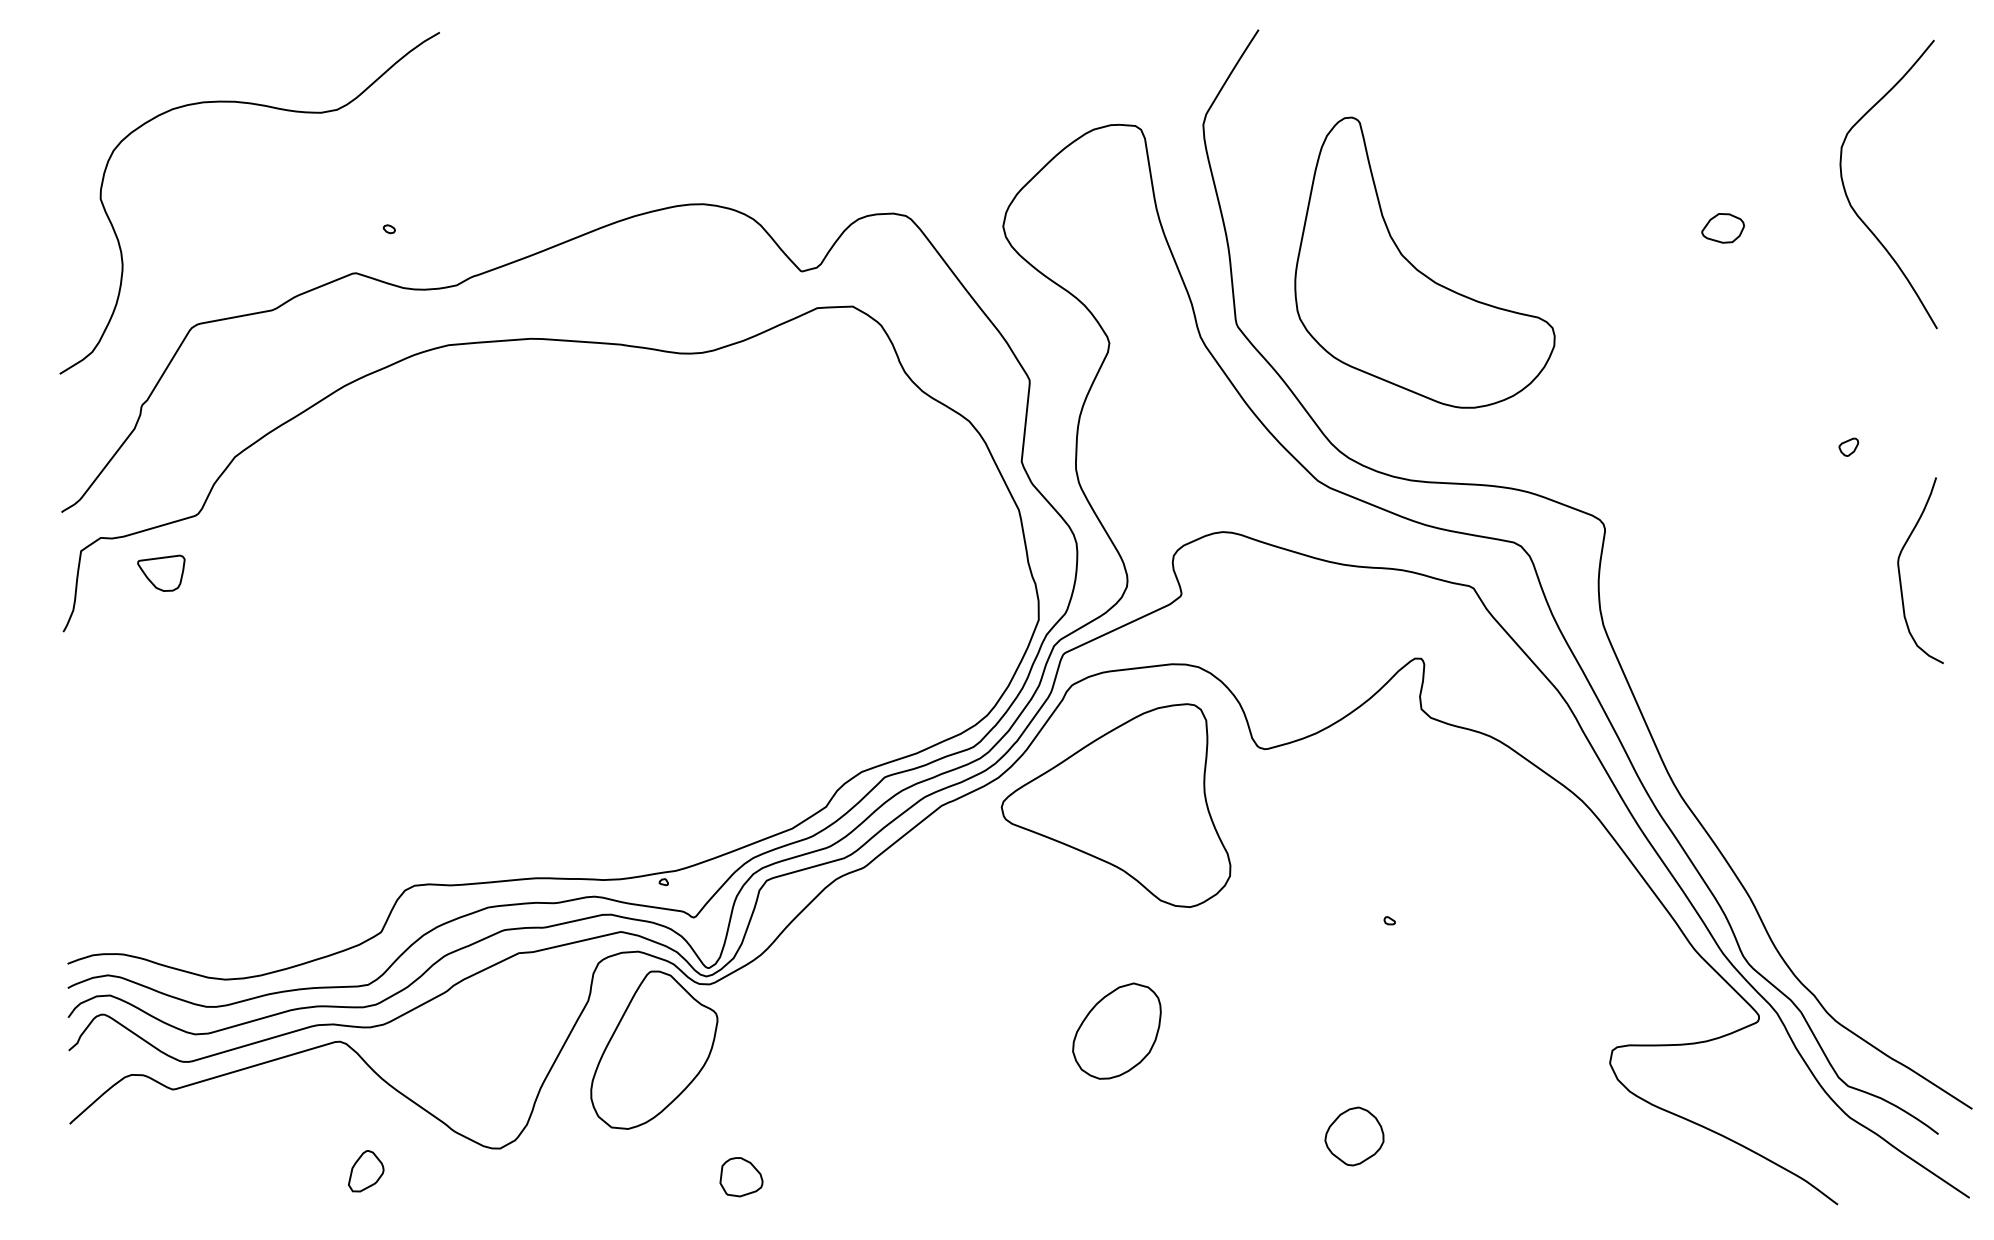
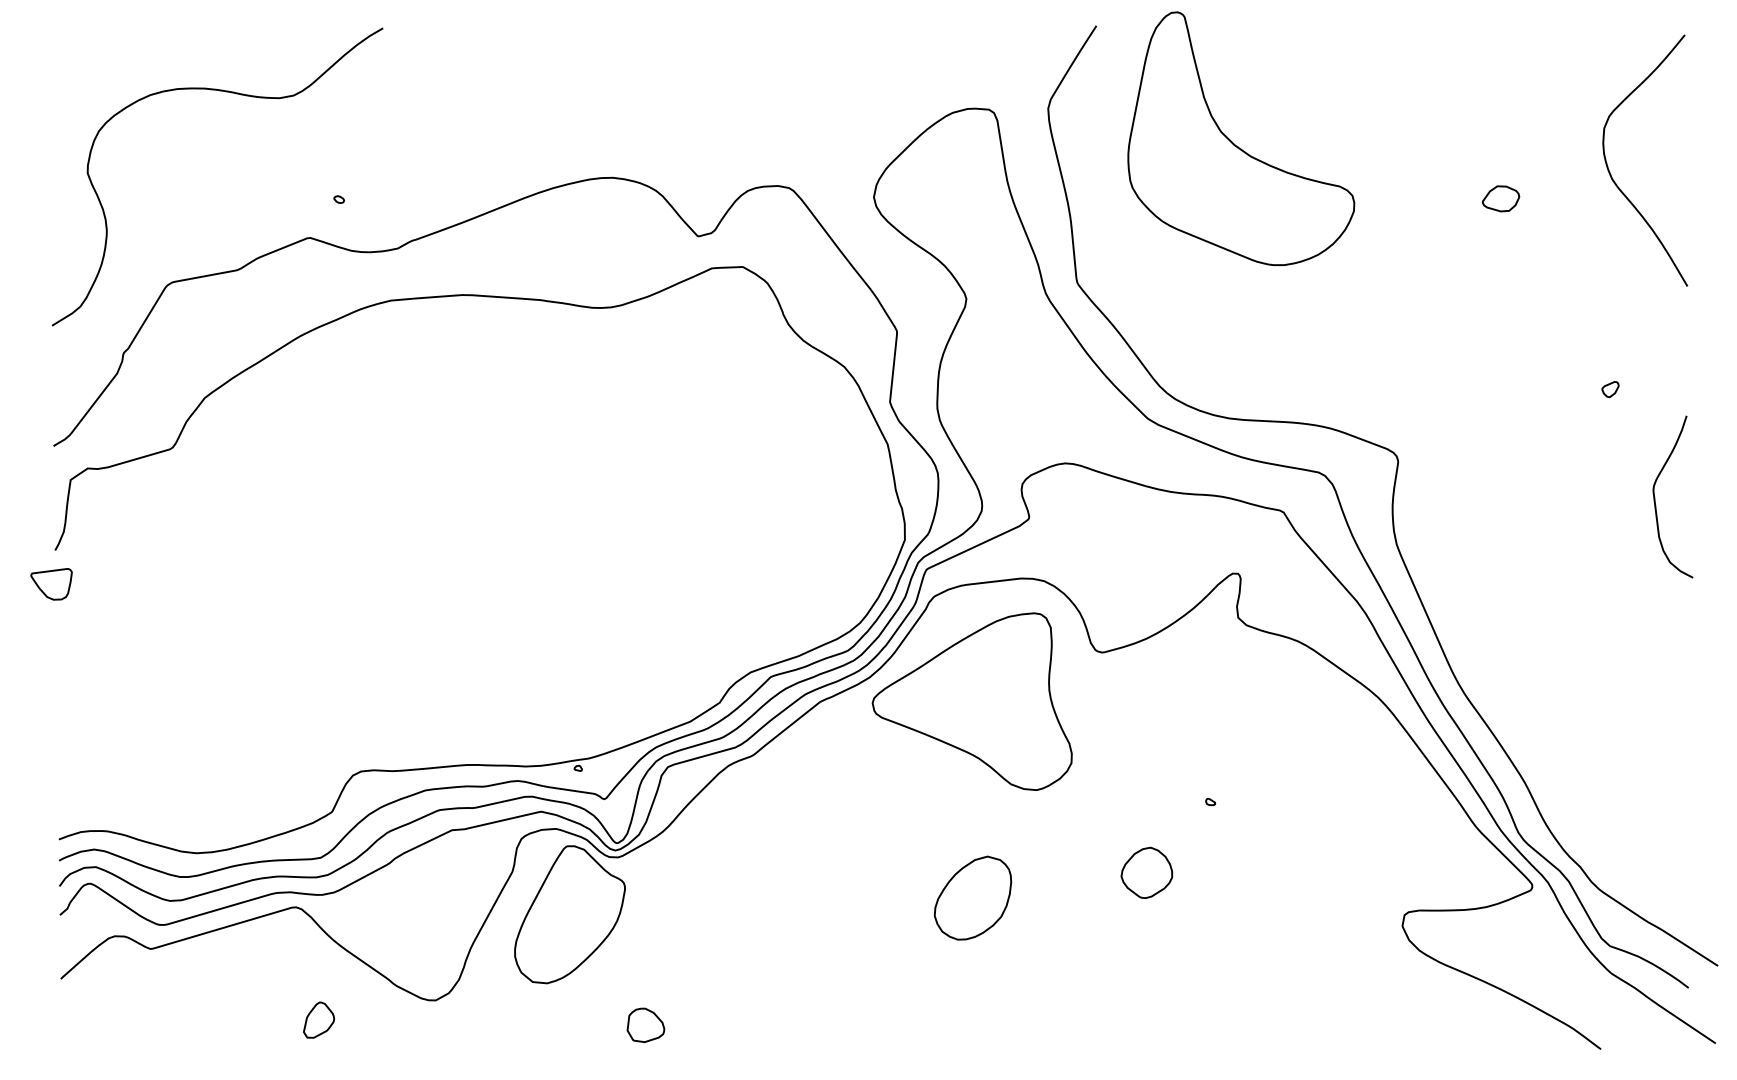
part: (1418, 269) -> (1235, 144), moved
part: (161, 573) -> (51, 584), moved
part: (1354, 1136) -> (1146, 872), moved

